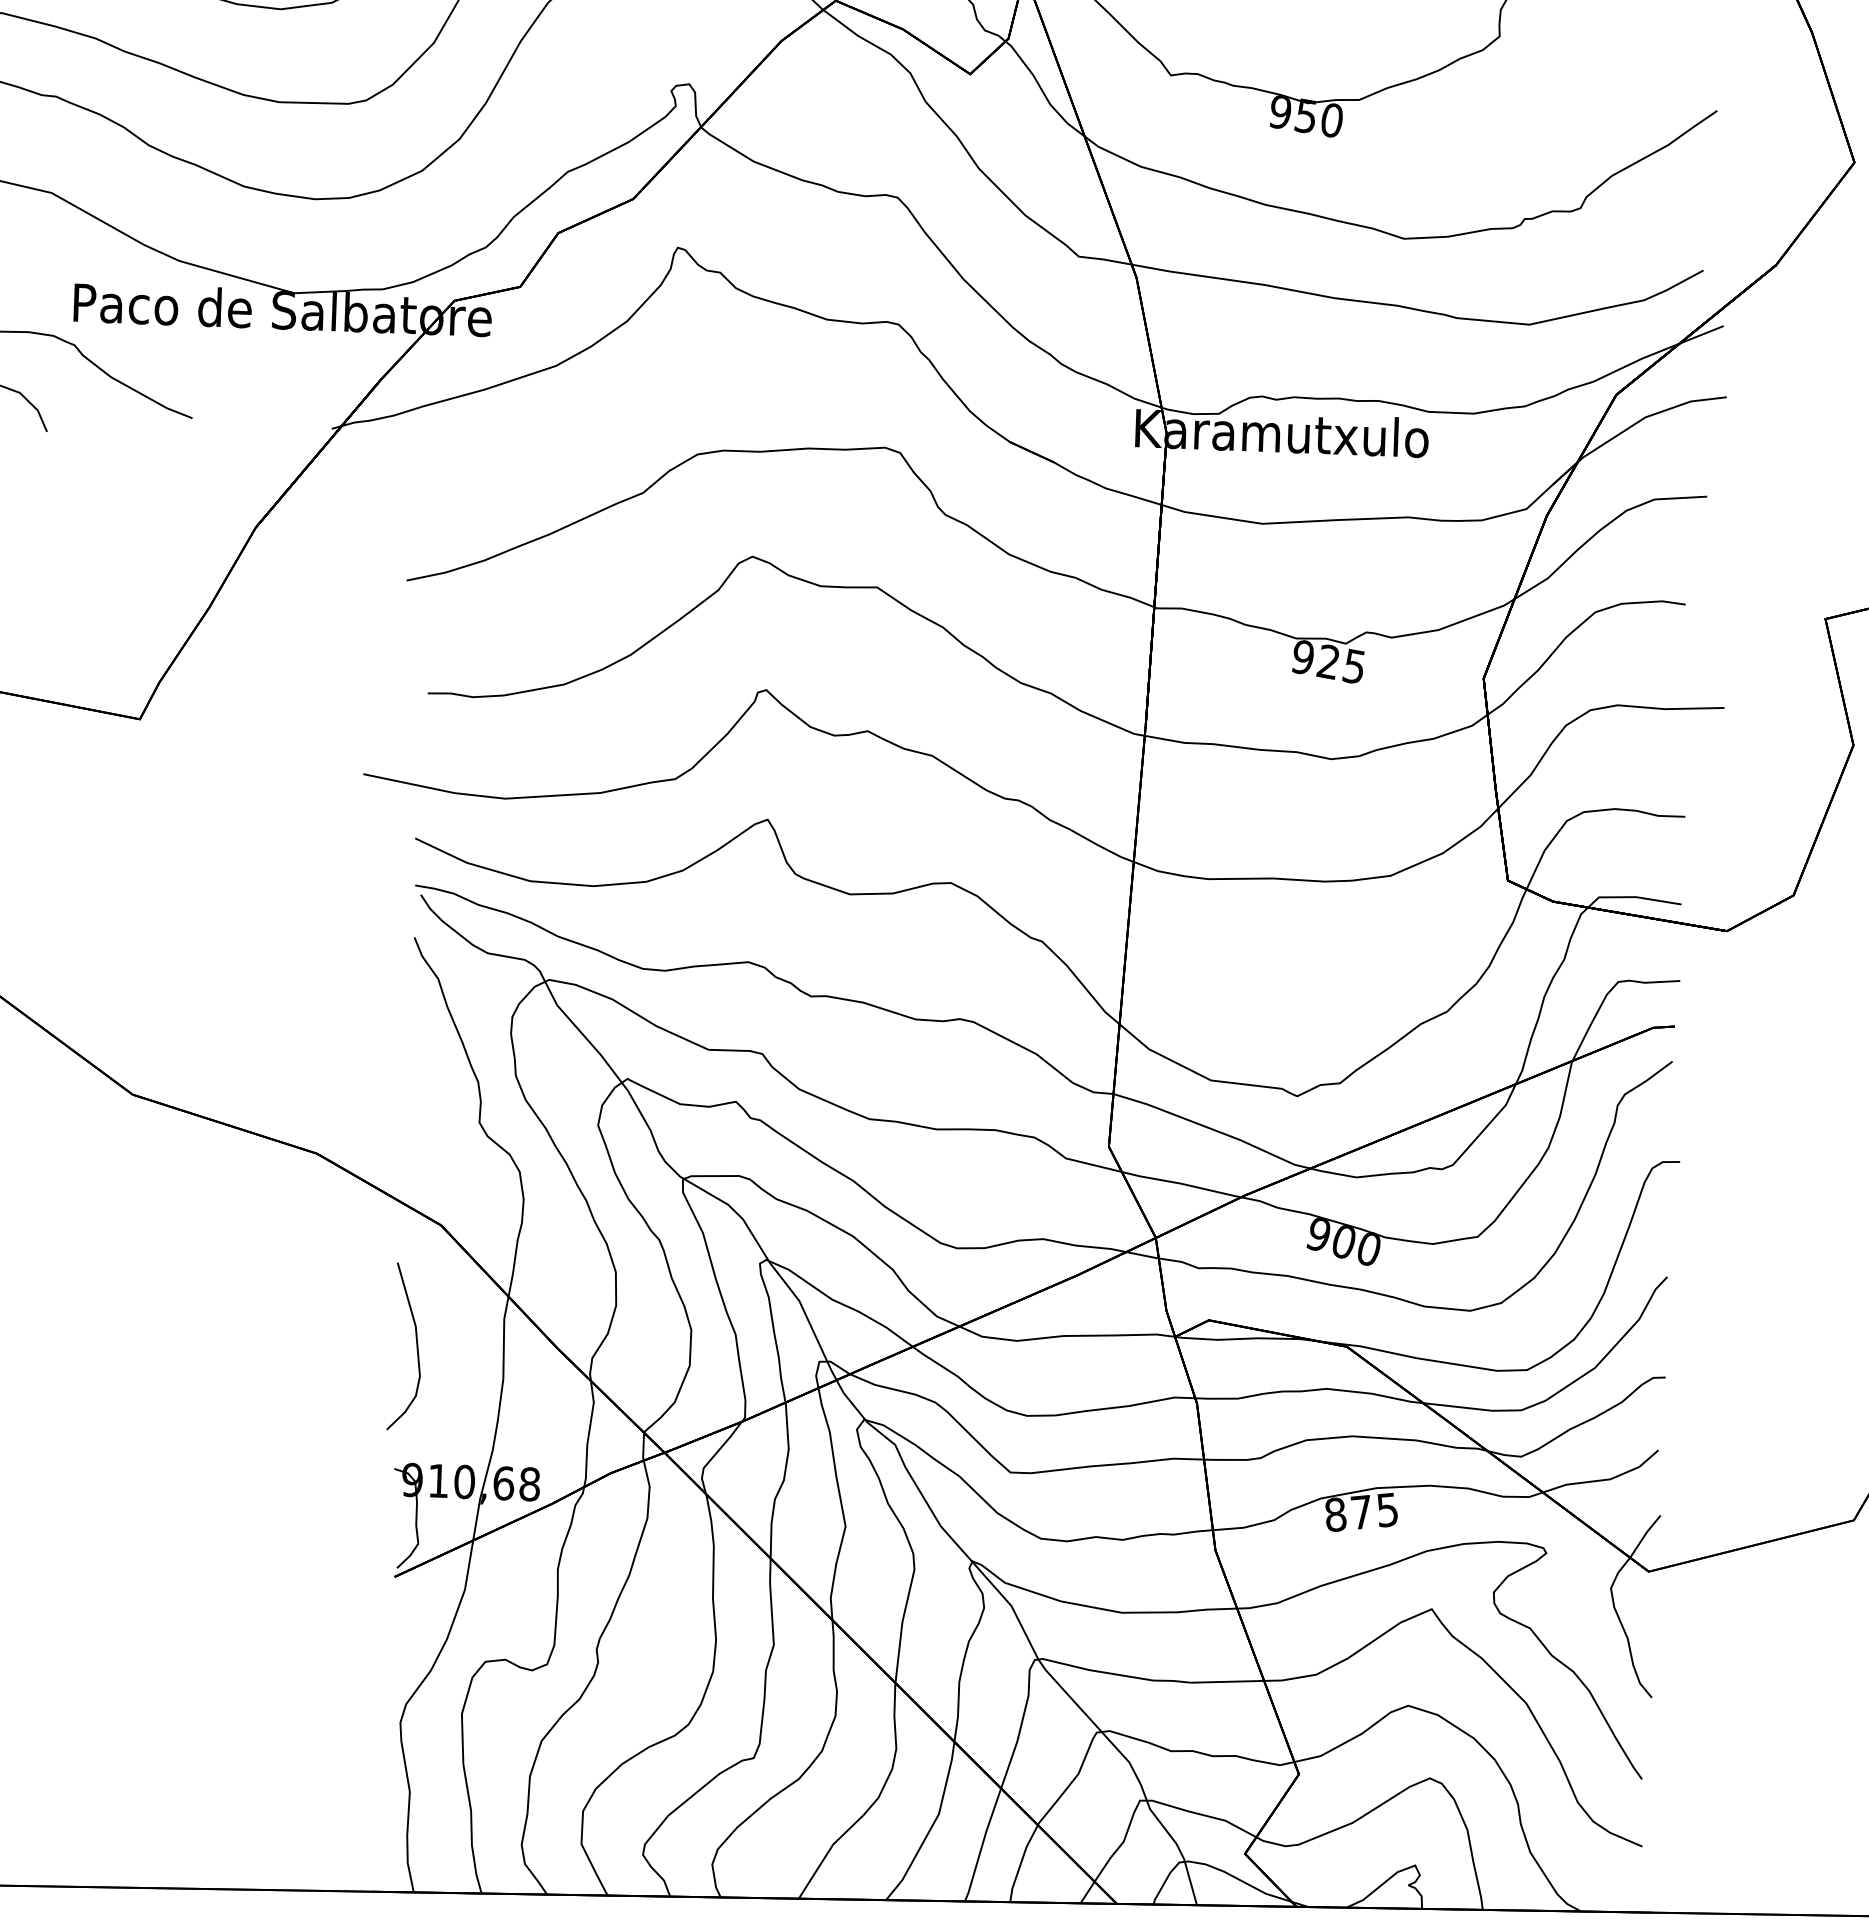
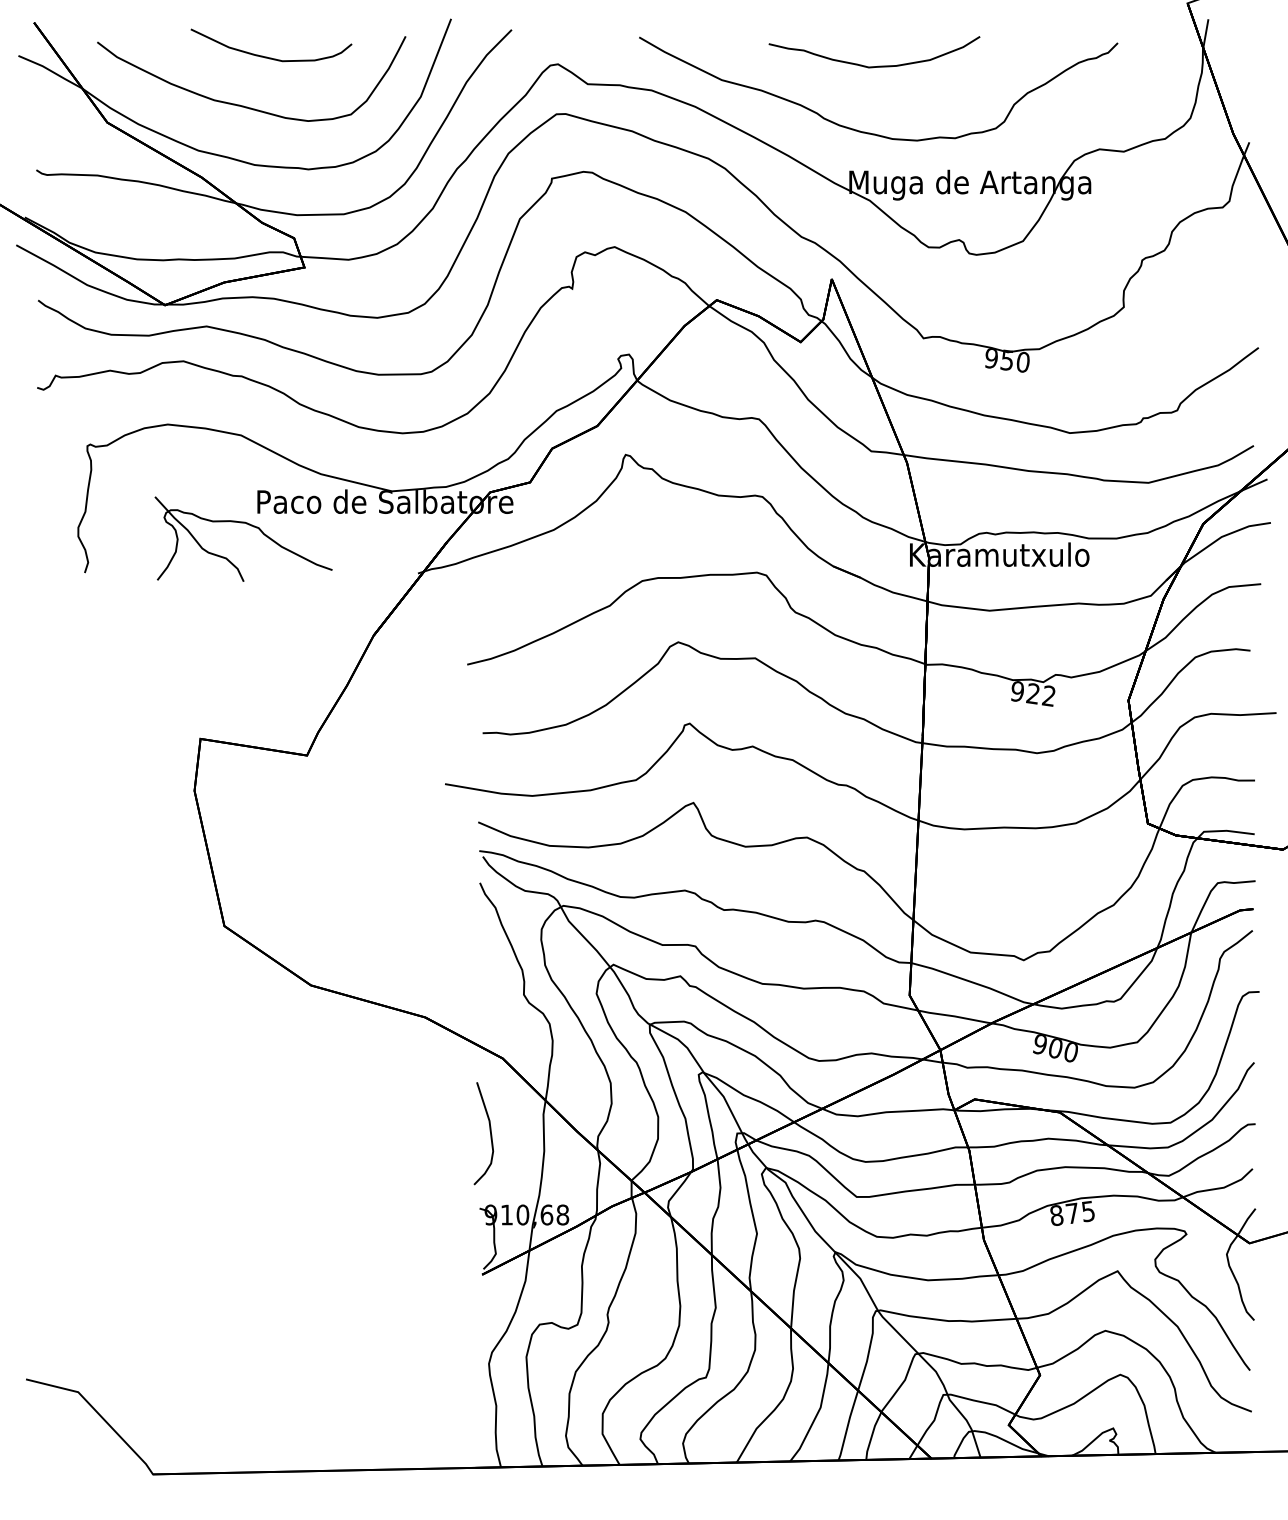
text: (1353, 665) -> (1048, 695), 925 -> 922

